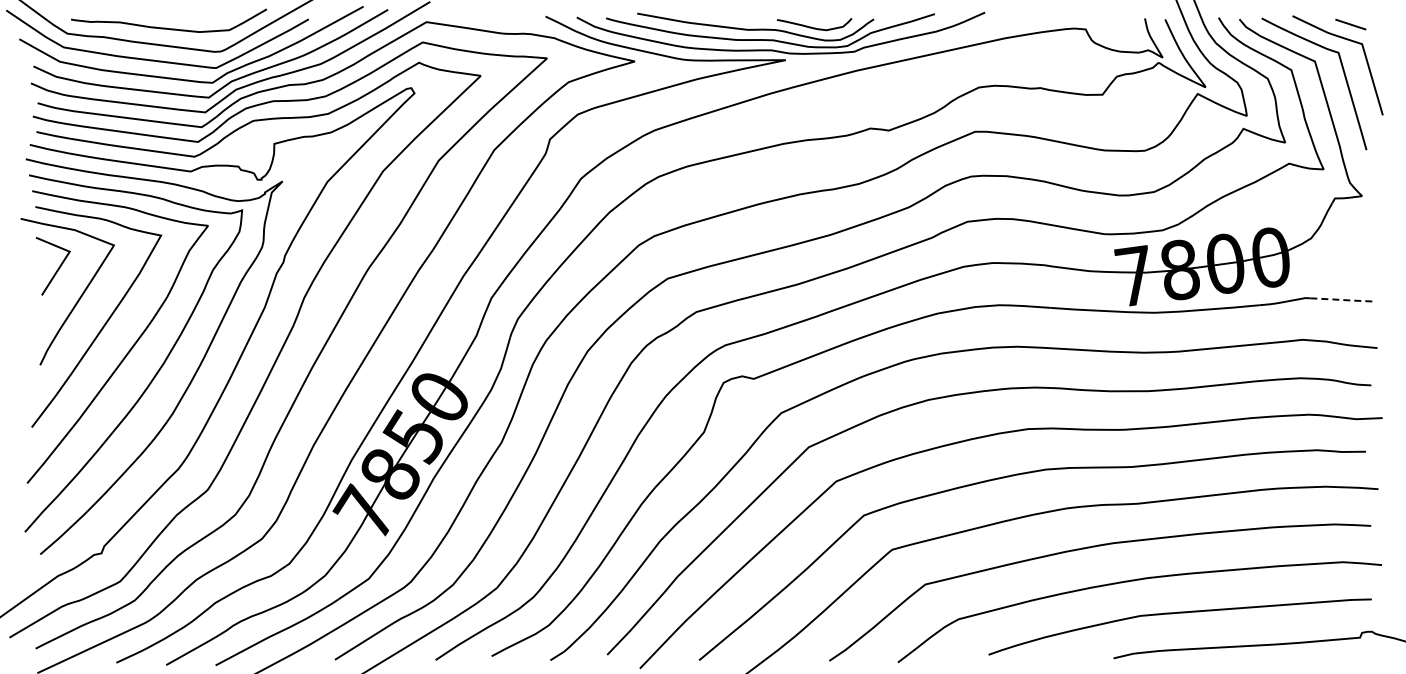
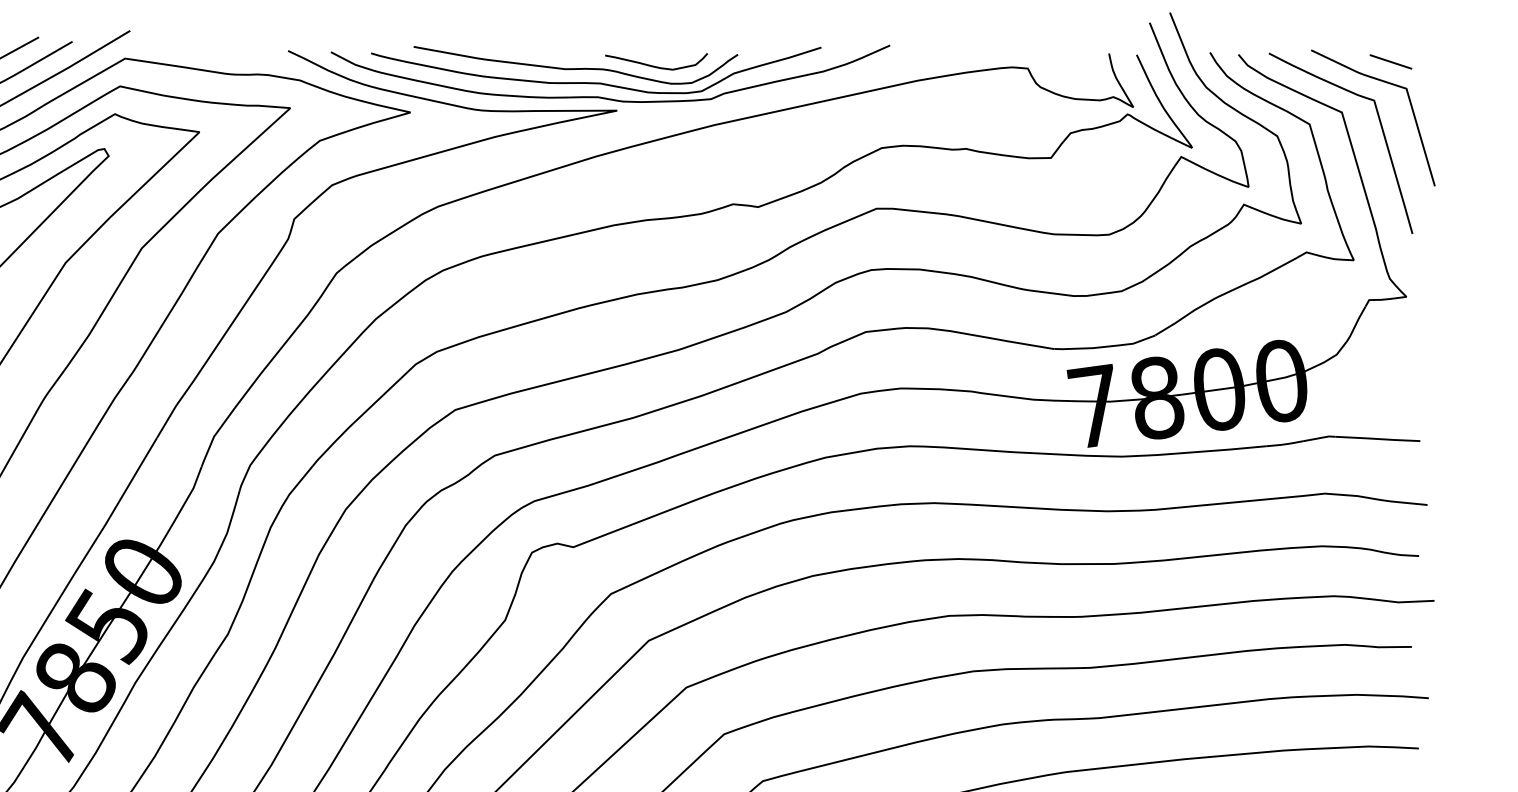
line: (1341, 299) -> (1378, 438), dashed -> solid

